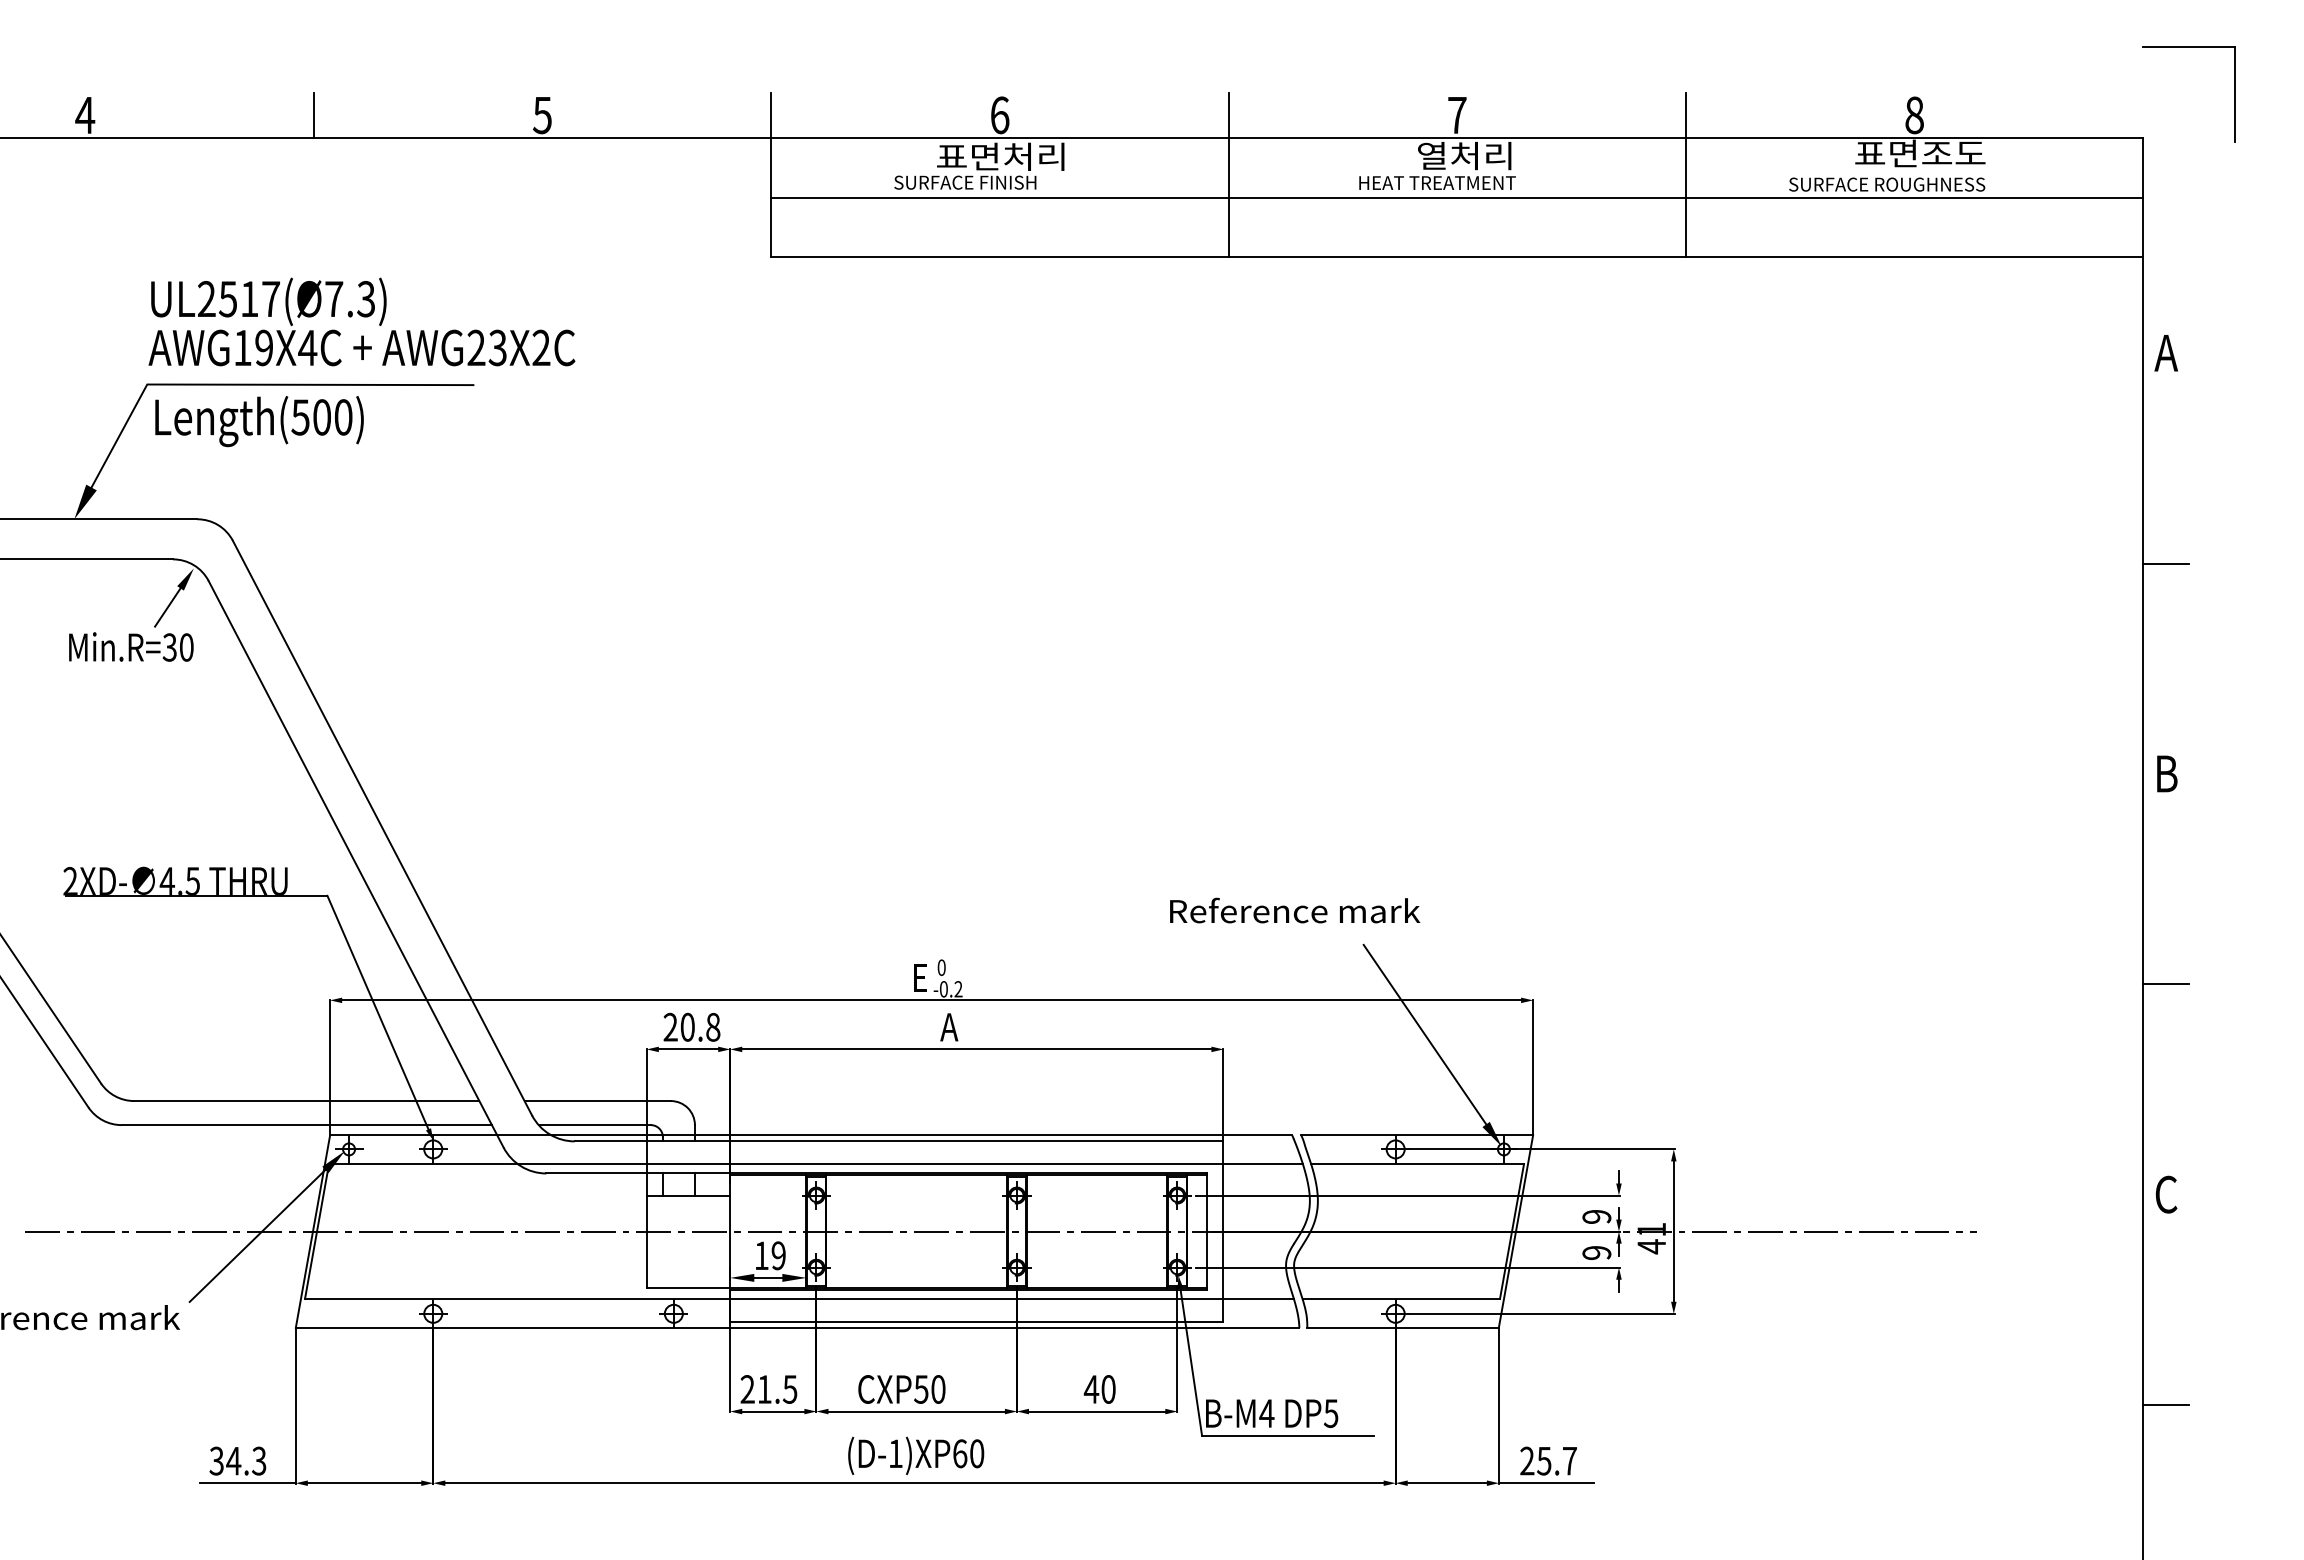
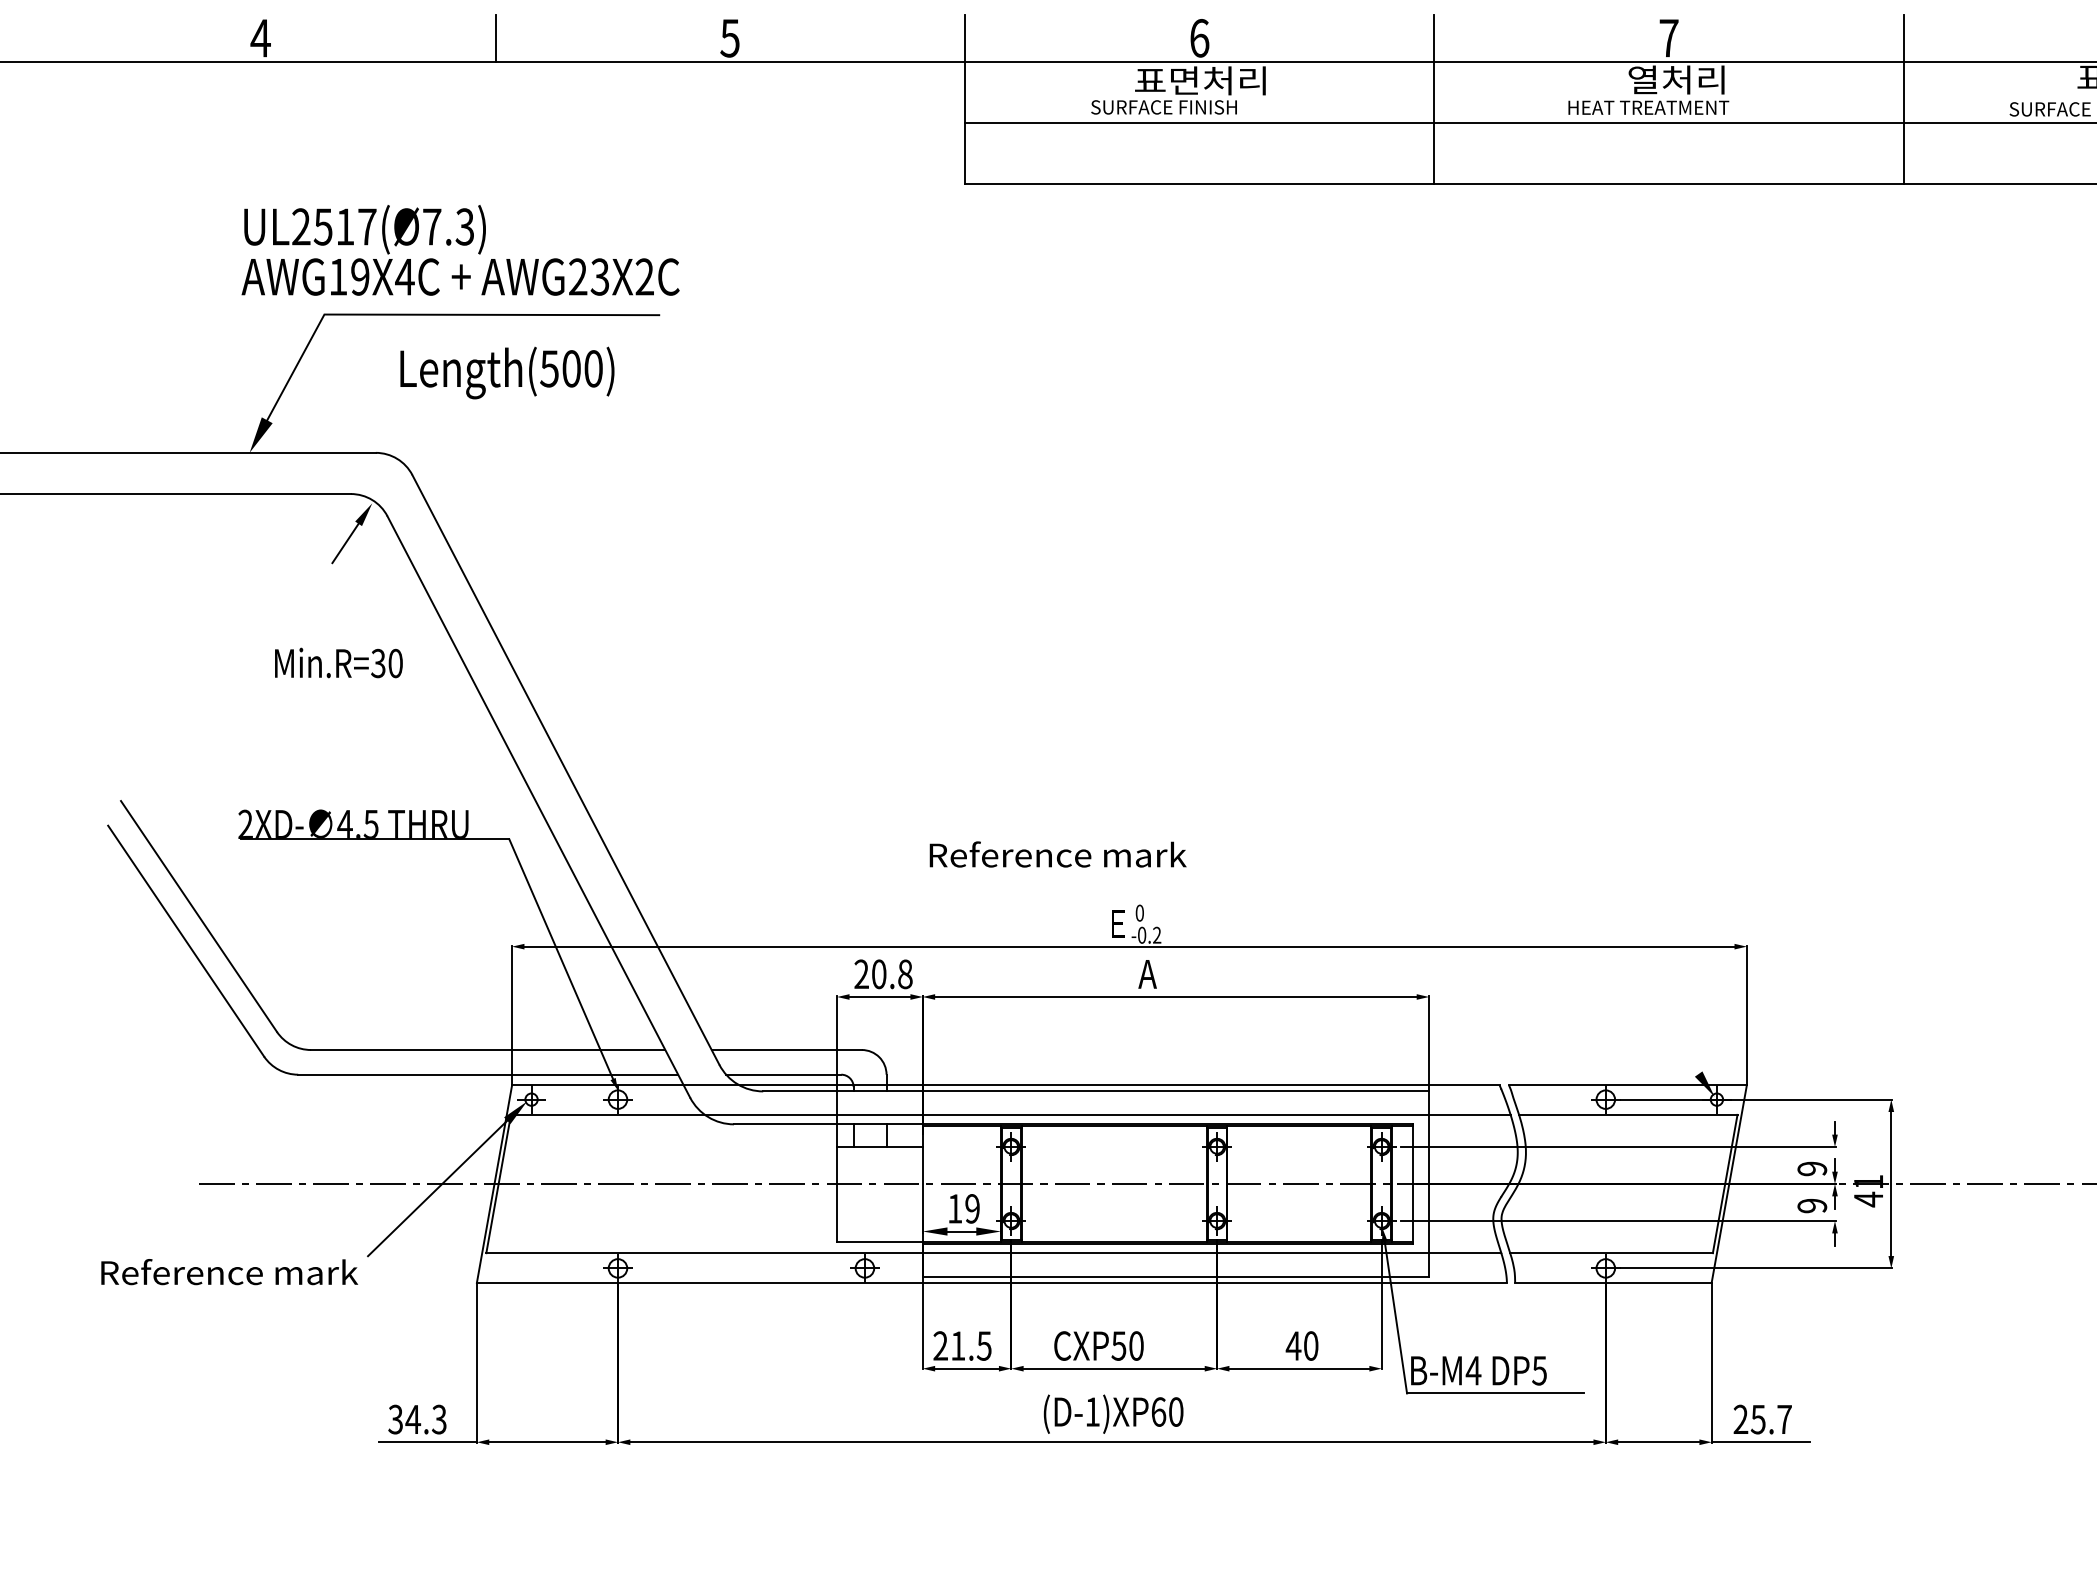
text: (361, 321) -> (460, 249), moved
text: (259, 421) -> (507, 373), moved
text: (131, 646) -> (339, 662), moved
text: (1295, 910) -> (1058, 854), moved
line: (1427, 1037) -> (1638, 984), removed

